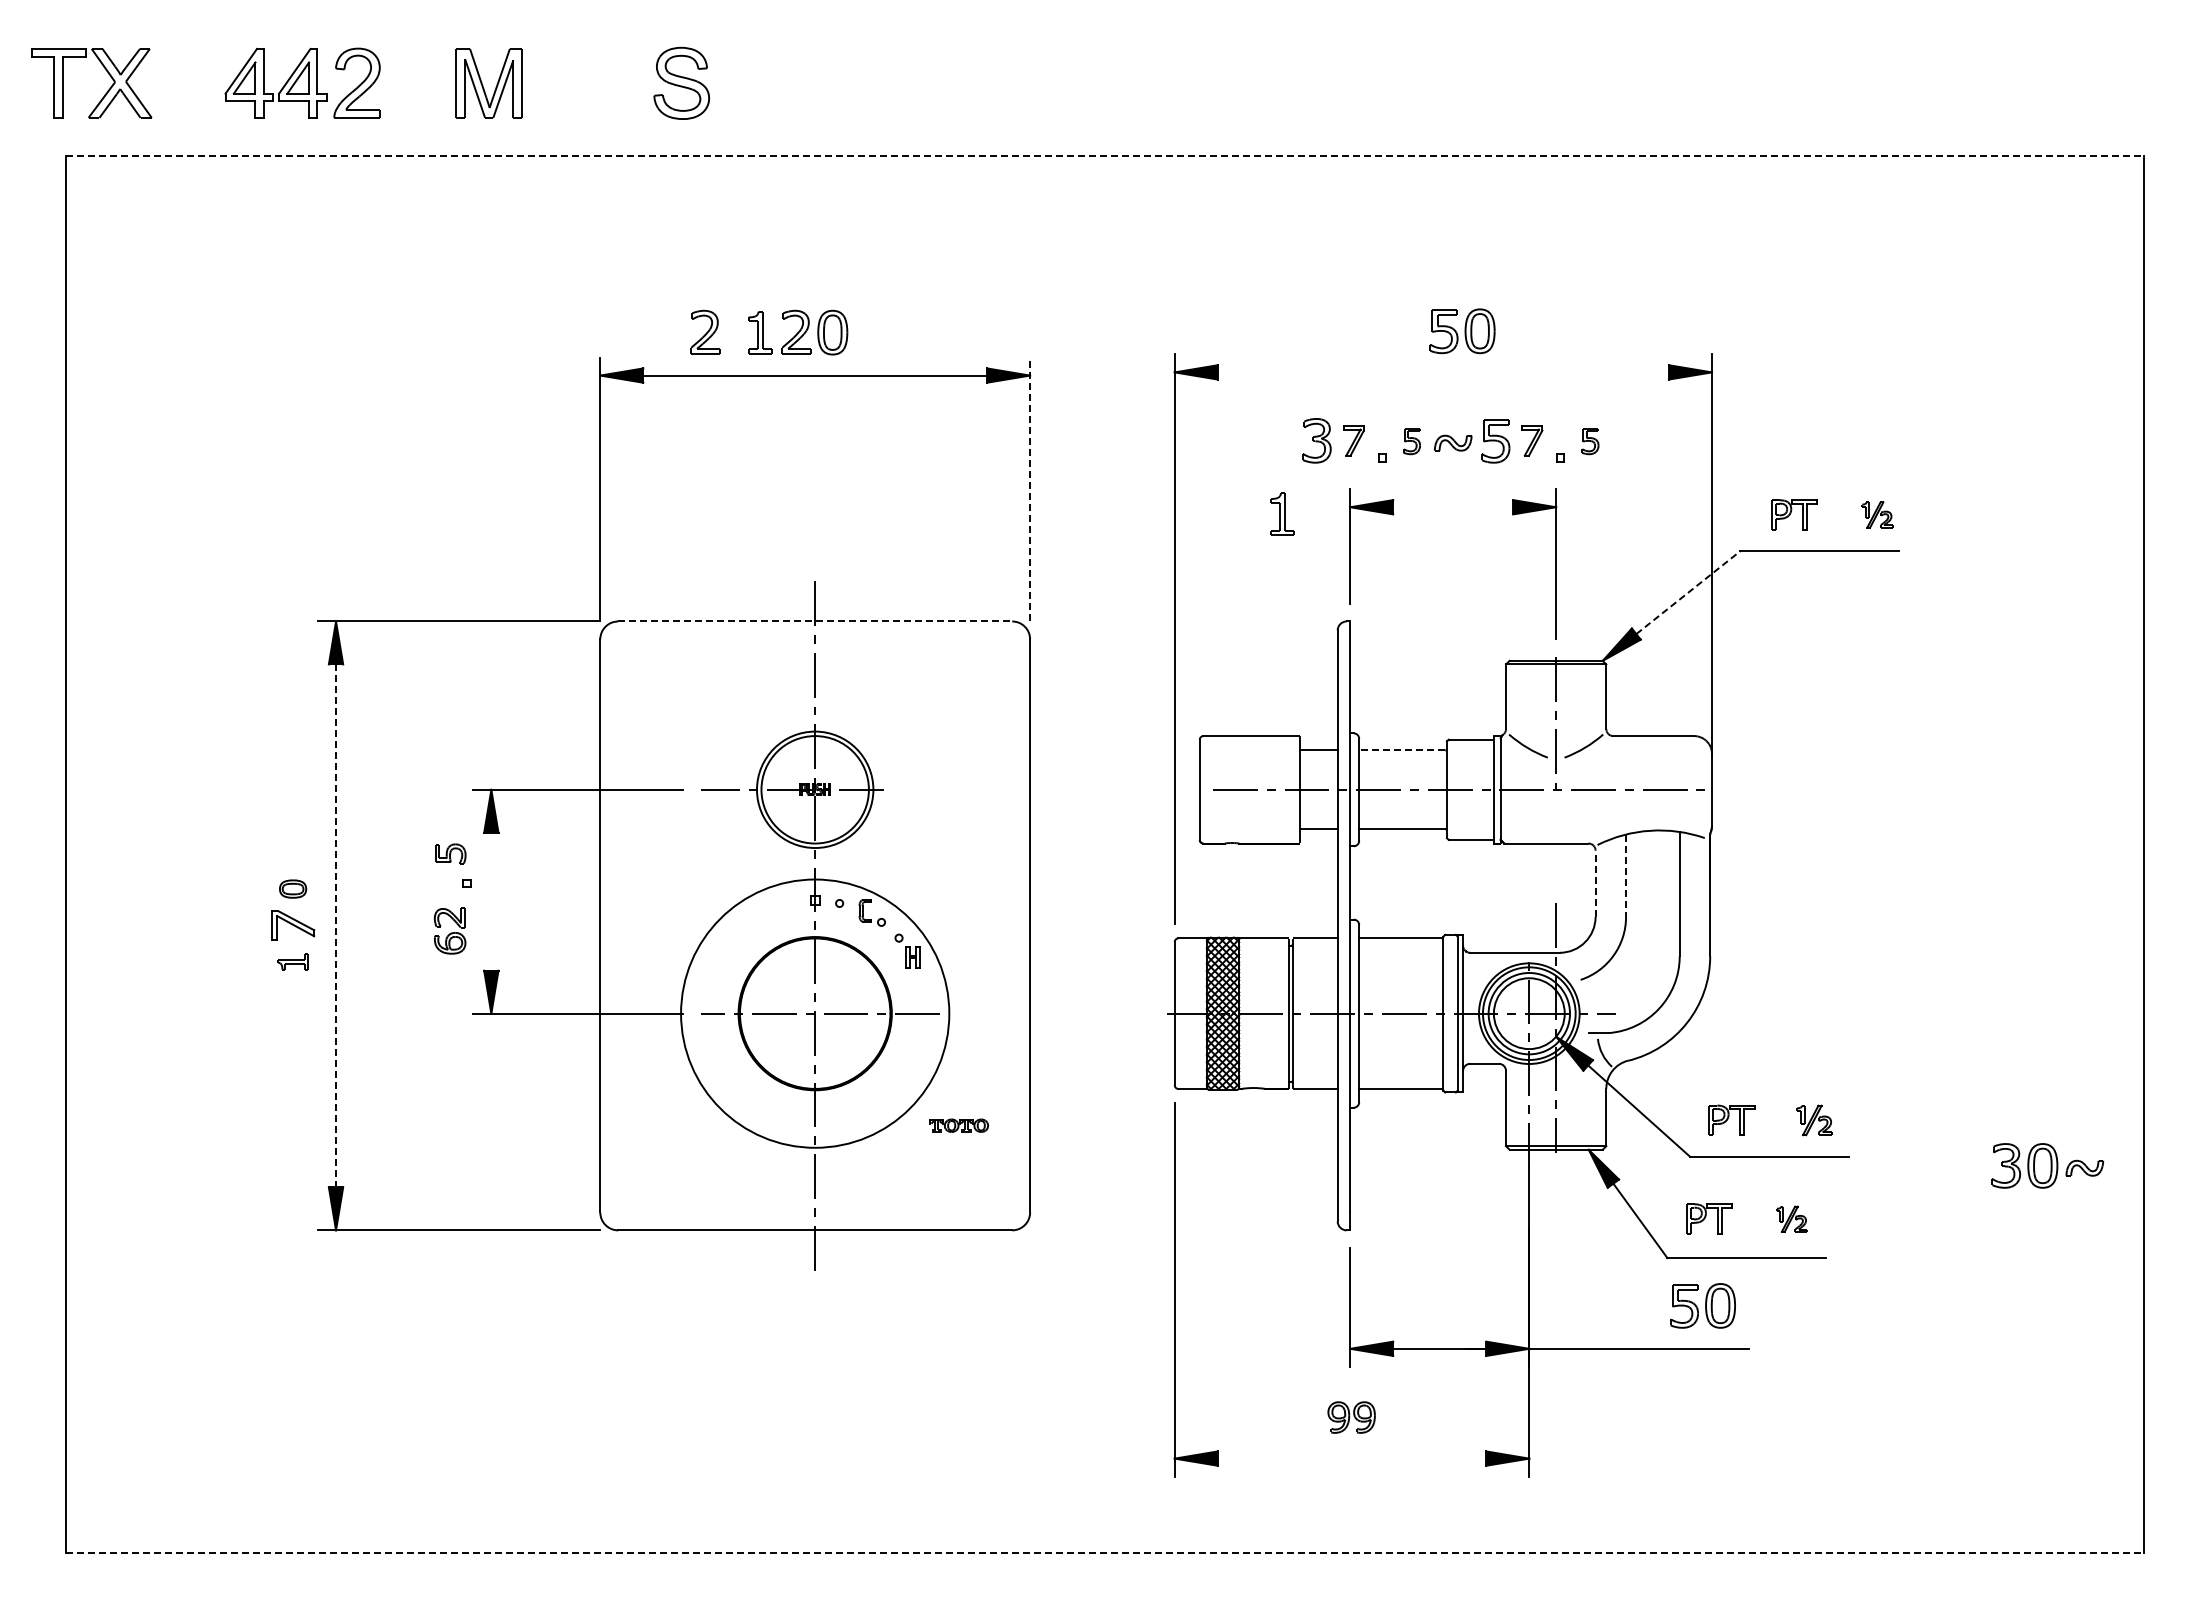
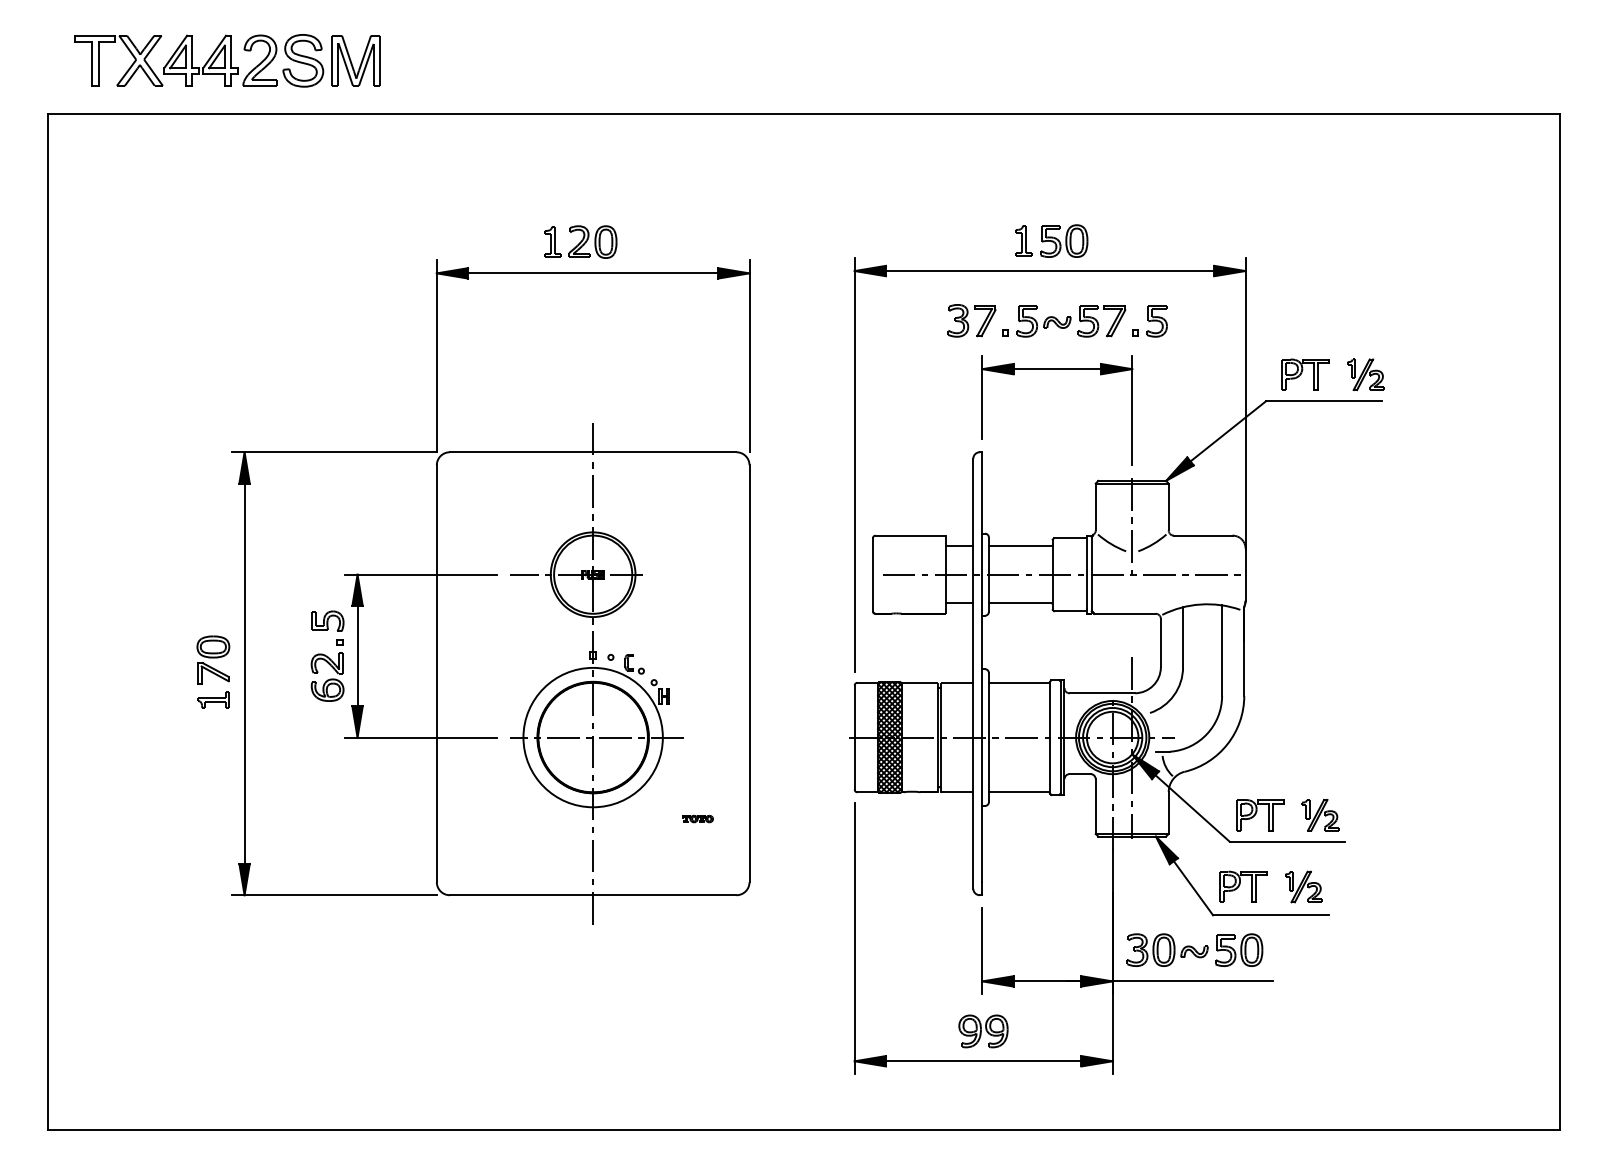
part: (681, 82) -> (303, 60), moved
part: (104, 94) -> (128, 68), moved
line: (1105, 156) -> (804, 113), dashed -> solid
part: (705, 331) -> (513, 241), removed
line: (1443, 372) -> (1050, 271), added
part: (1353, 440) -> (984, 320), size x1.43
part: (1532, 440) -> (1115, 320), size x1.43
part: (1411, 441) -> (1026, 321), size x1.67
part: (1590, 441) -> (1157, 321), size x1.67
line: (1030, 489) -> (749, 356), dashed -> solid
line: (1453, 507) -> (1057, 369), added
part: (1282, 513) -> (1024, 240), moved
part: (1794, 514) -> (1305, 374), size x1.43
part: (1877, 514) -> (1365, 374), size x1.67
line: (1688, 592) -> (1228, 431), dashed -> solid
line: (815, 621) -> (593, 452), dashed -> solid
line: (1402, 750) -> (1020, 546), dashed -> solid
part: (450, 853) -> (327, 621), size x1.43
line: (1626, 876) -> (1183, 637), dashed -> solid
line: (1595, 883) -> (1160, 642), dashed -> solid
part: (292, 888) -> (212, 646), size x1.67
line: (491, 901) -> (357, 655), added
line: (336, 926) -> (244, 674), dashed -> solid
part: (449, 930) -> (327, 677), size x1.43
part: (292, 961) -> (212, 699), size x1.43
circle: (815, 1013) -> (593, 737), size x0.71
part: (1731, 1119) -> (1259, 814), size x1.43
part: (1814, 1120) -> (1320, 815), size x1.43
part: (959, 1125) -> (698, 818), size x0.71
part: (2047, 1165) -> (1167, 949), moved
part: (1709, 1218) -> (1243, 886), size x1.43
part: (1791, 1219) -> (1303, 887), size x1.67
part: (1351, 1417) -> (983, 1031), size x1.43
line: (1351, 1458) -> (983, 1061), added
line: (1105, 1553) -> (804, 1130), dashed -> solid

